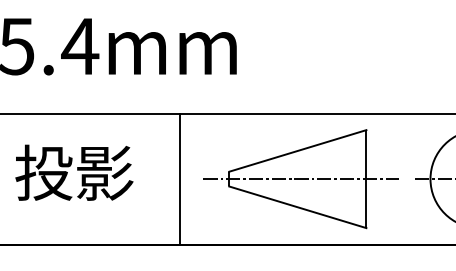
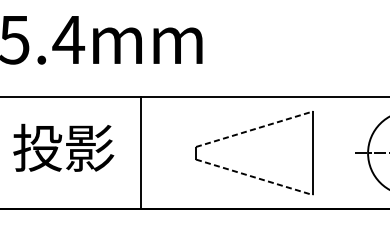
line: (297, 150) -> (254, 128), solid -> dashed
line: (180, 178) -> (141, 152), moved
line: (300, 179) -> (256, 153), removed
line: (297, 207) -> (254, 177), solid -> dashed

